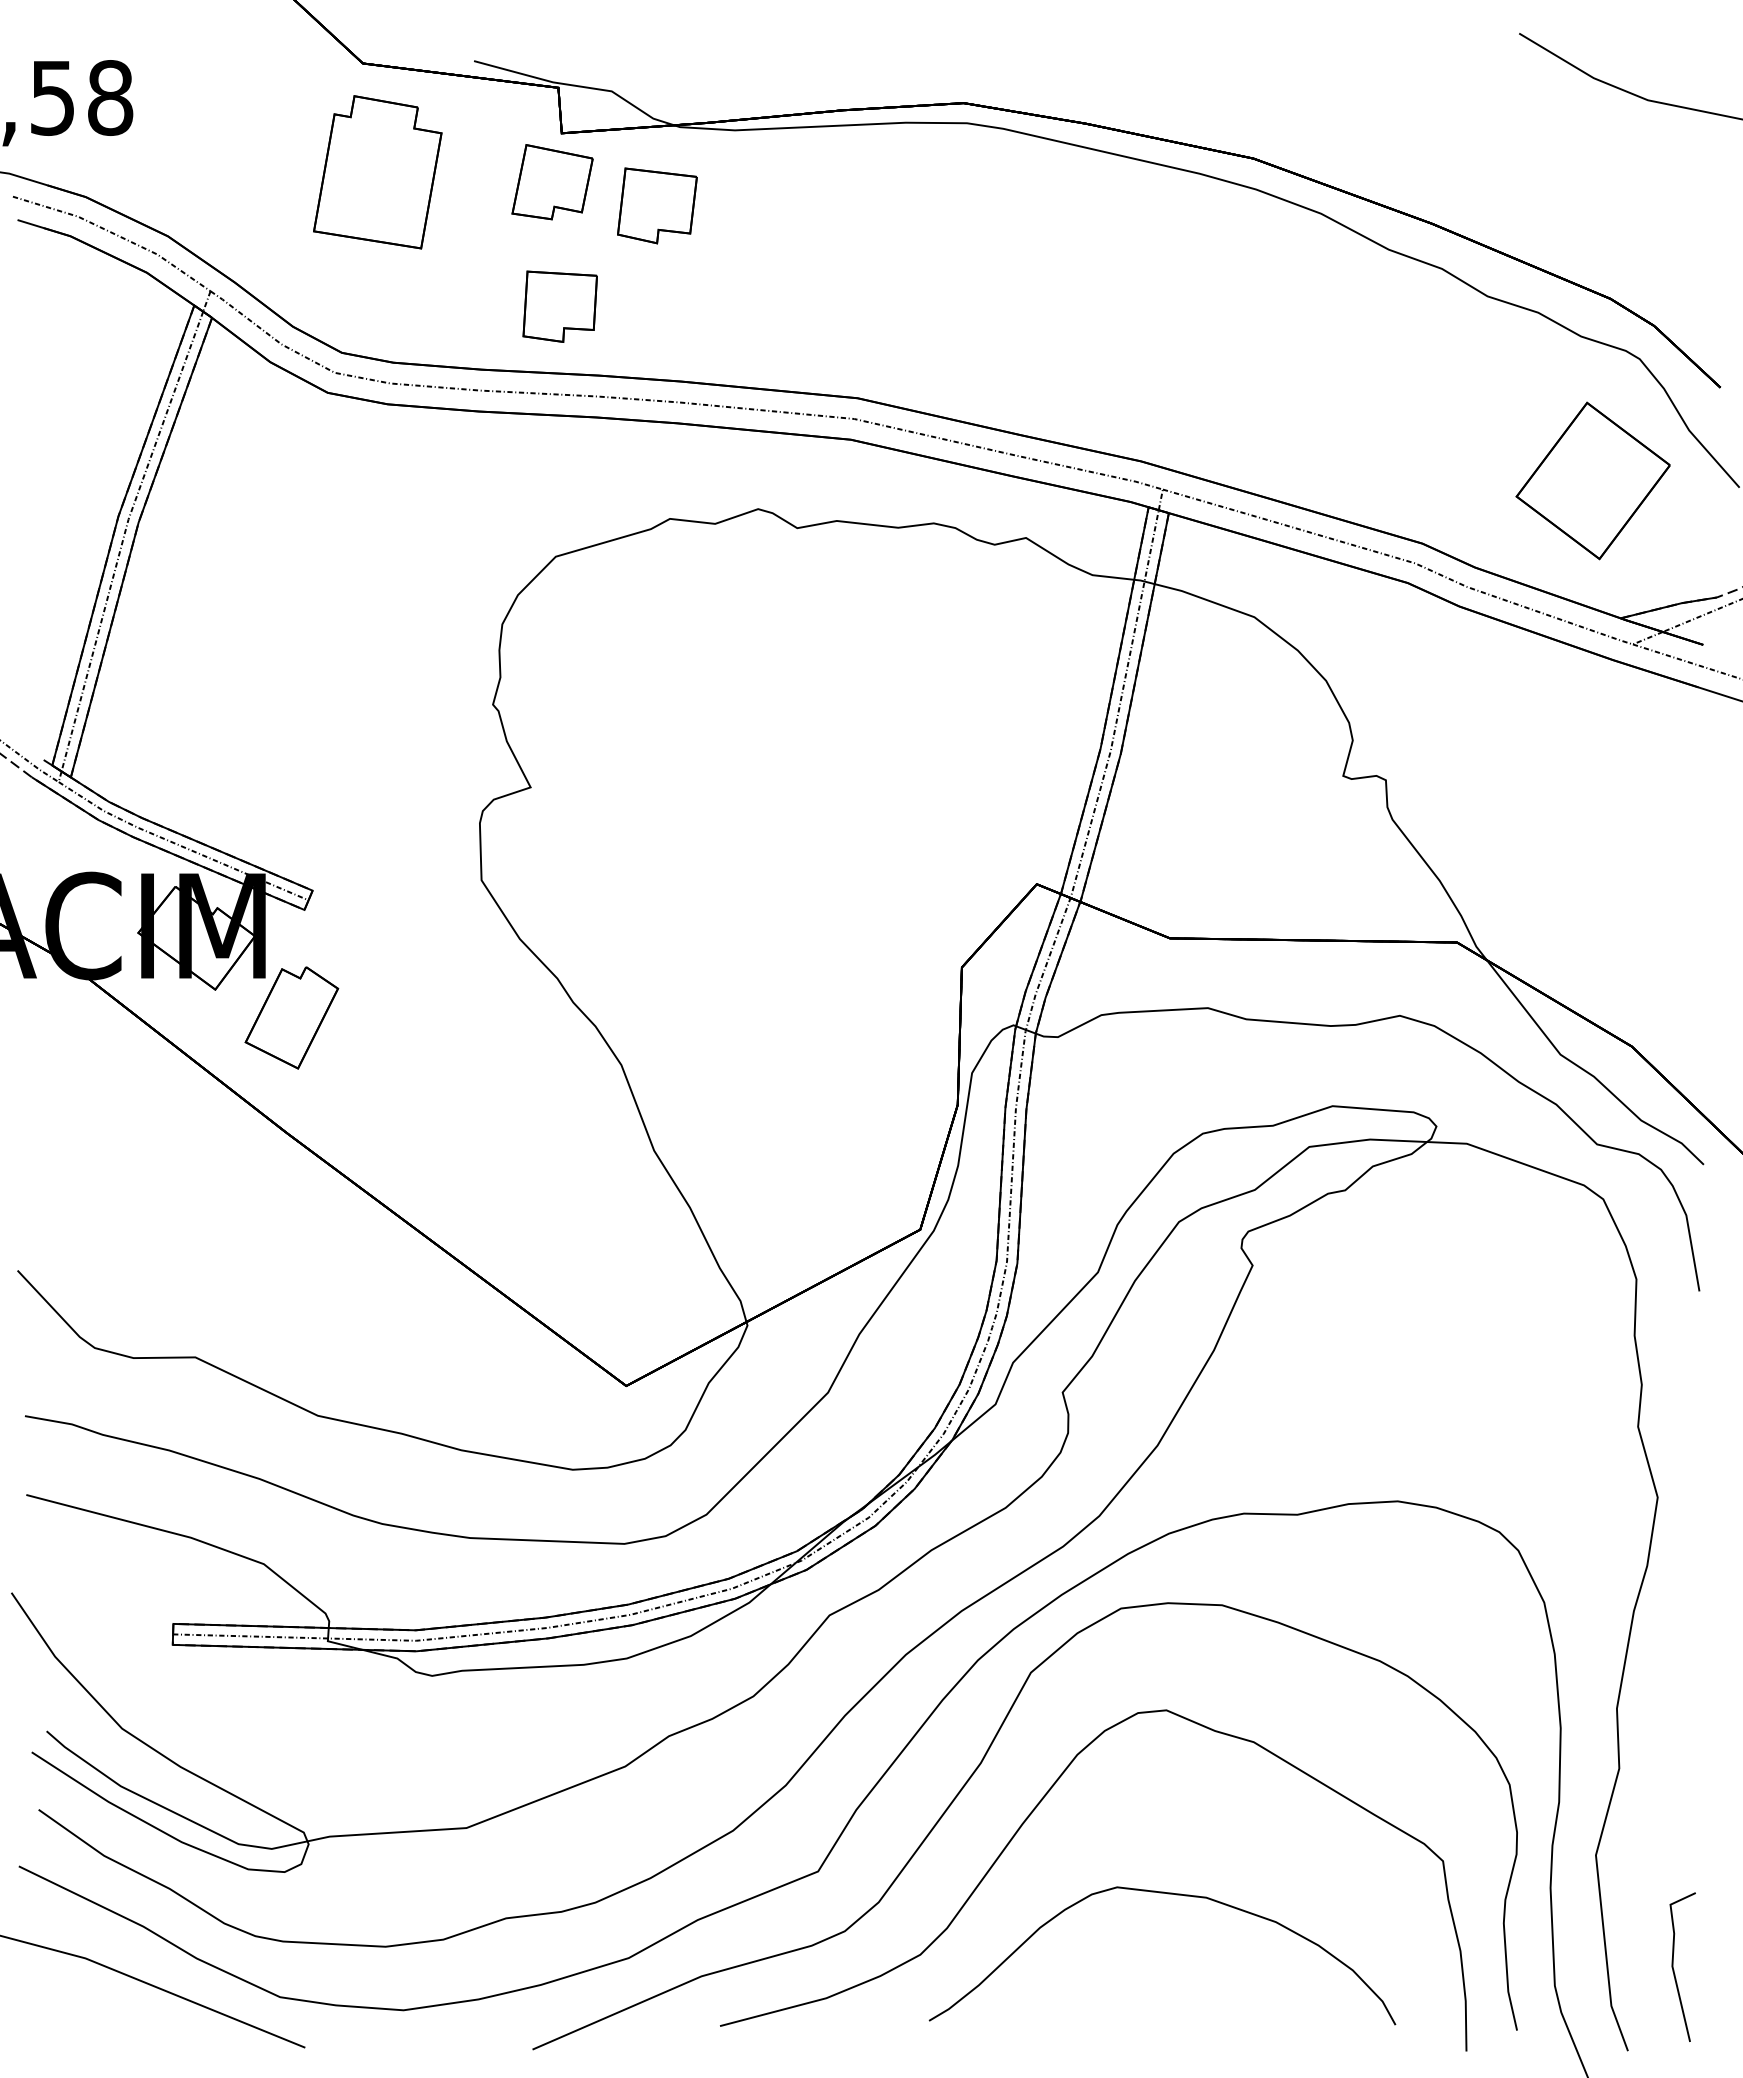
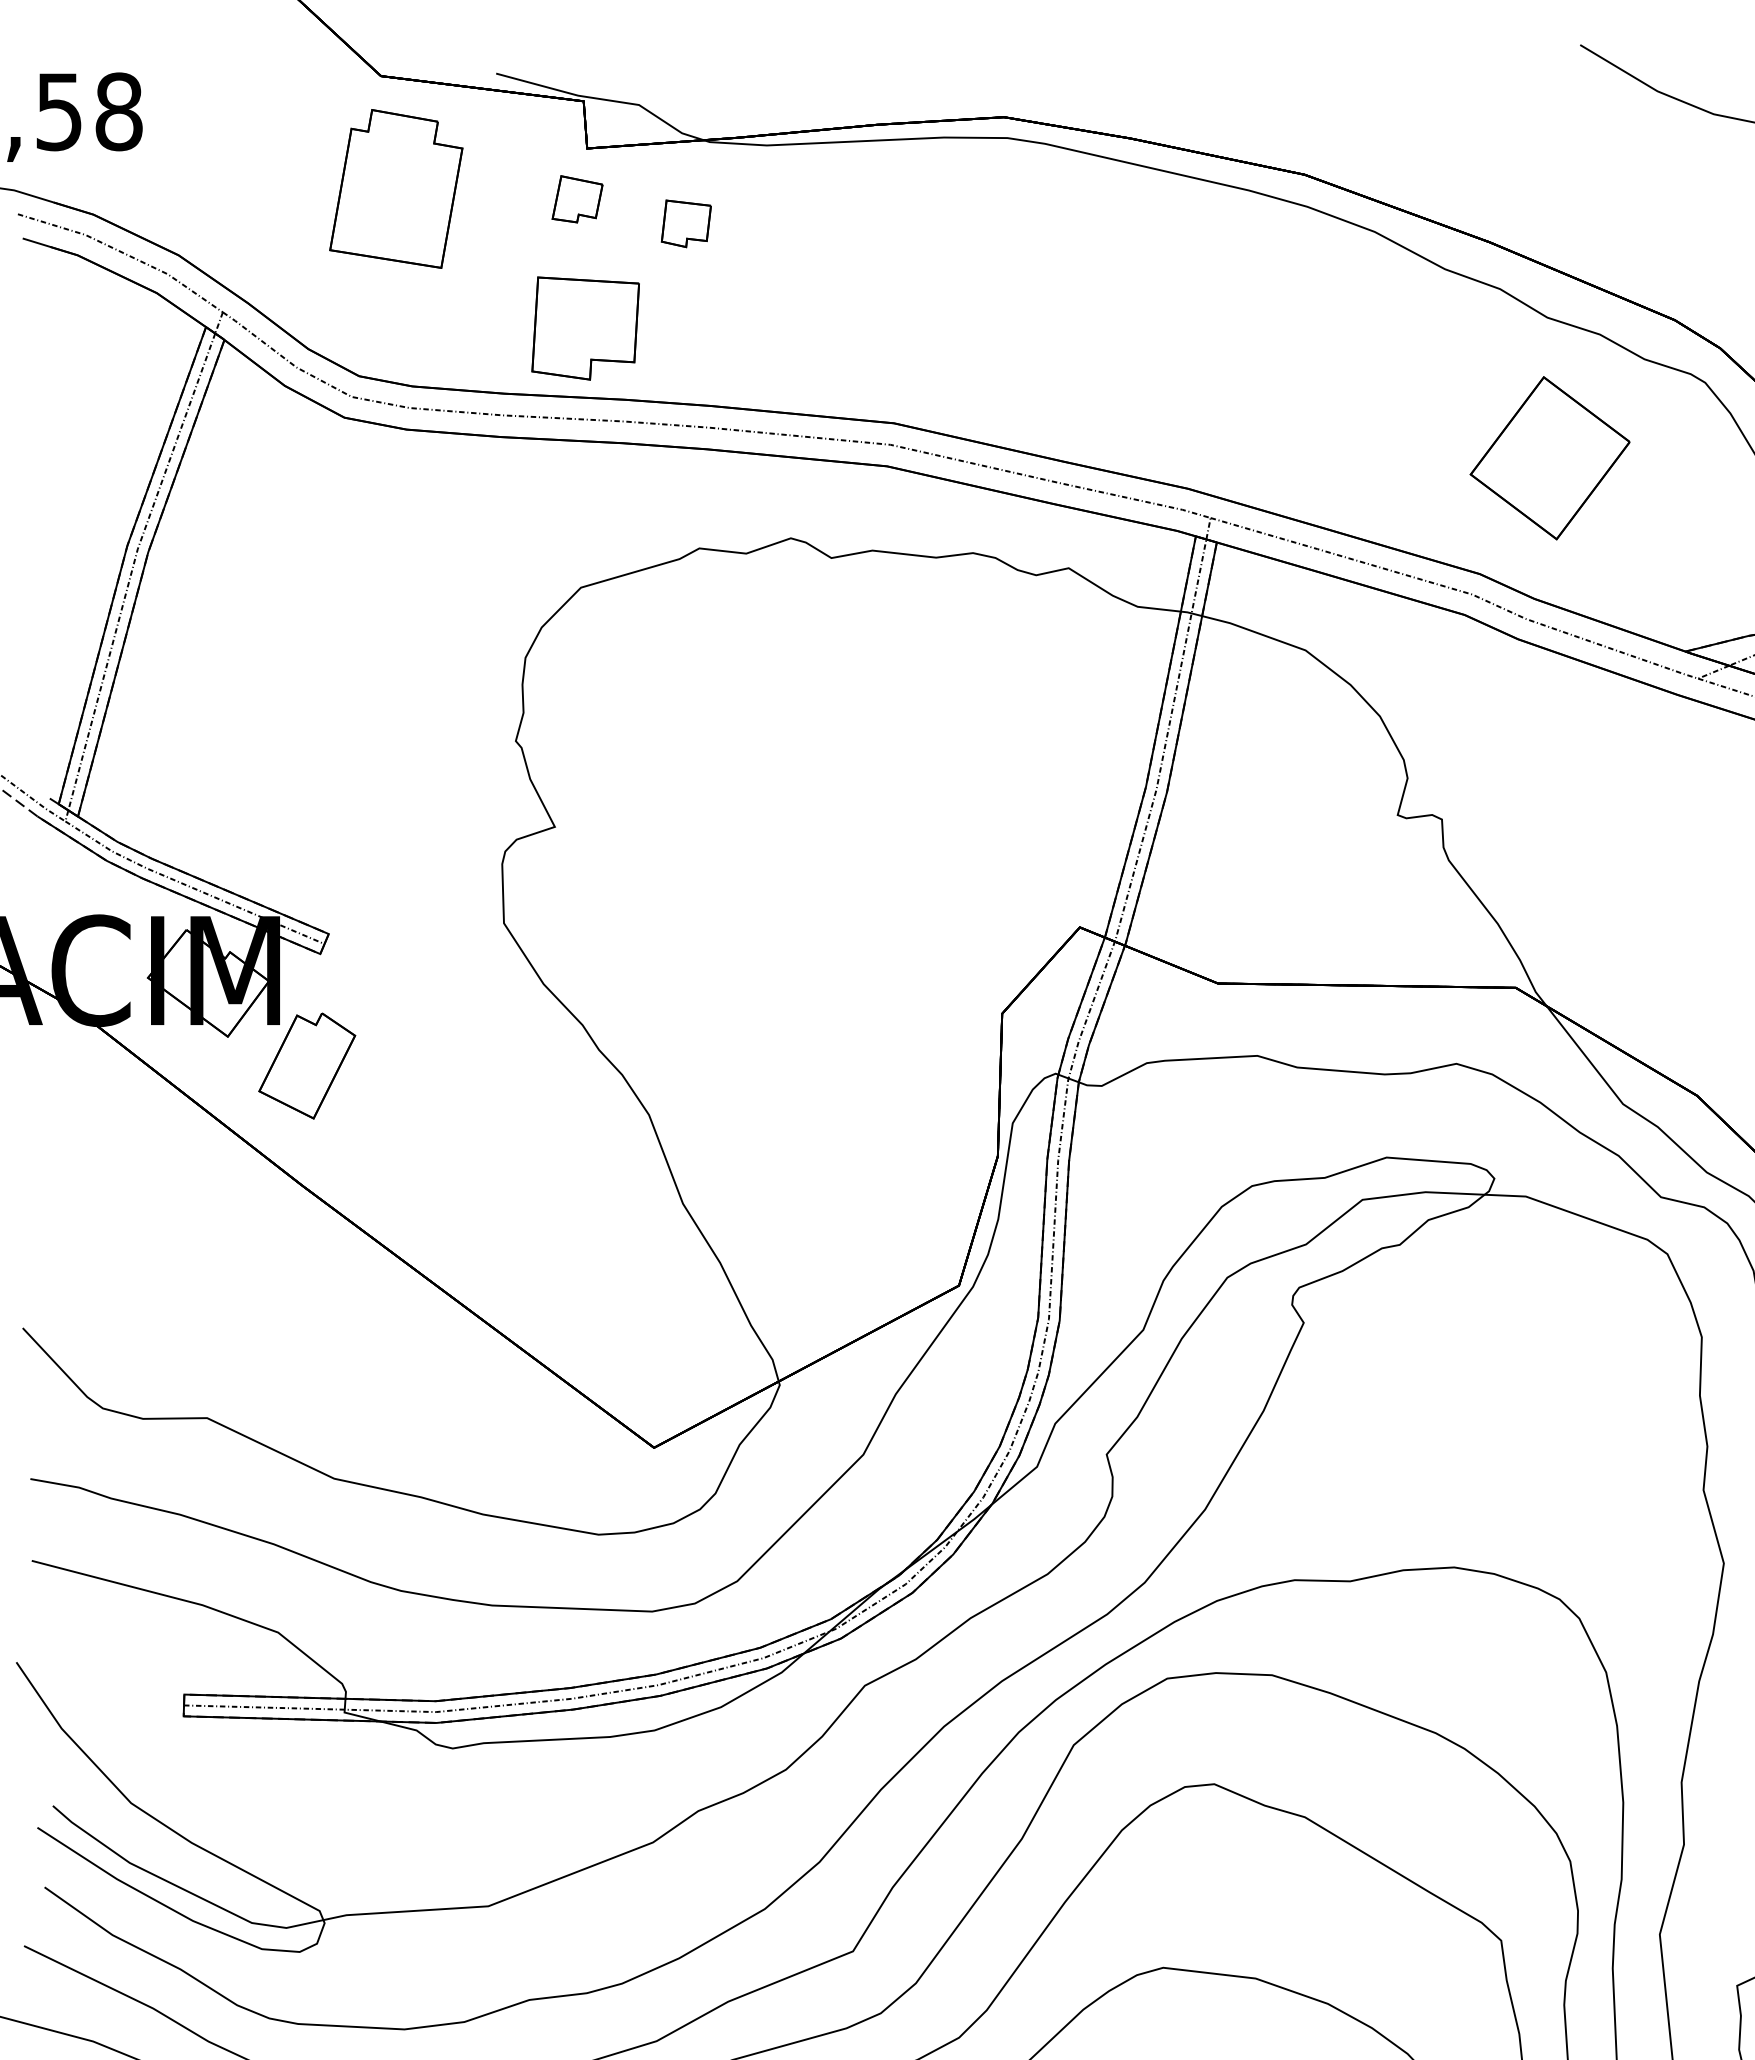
part: (552, 182) -> (577, 199), size x0.6
part: (657, 205) -> (686, 223), size x0.6
part: (559, 306) -> (584, 328), size x1.4
part: (1592, 480) -> (1549, 457), moved

